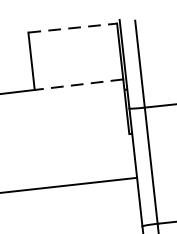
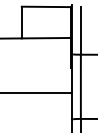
line: (73, 27) -> (46, 6), dashed -> solid
line: (79, 85) -> (46, 38), dashed -> solid

